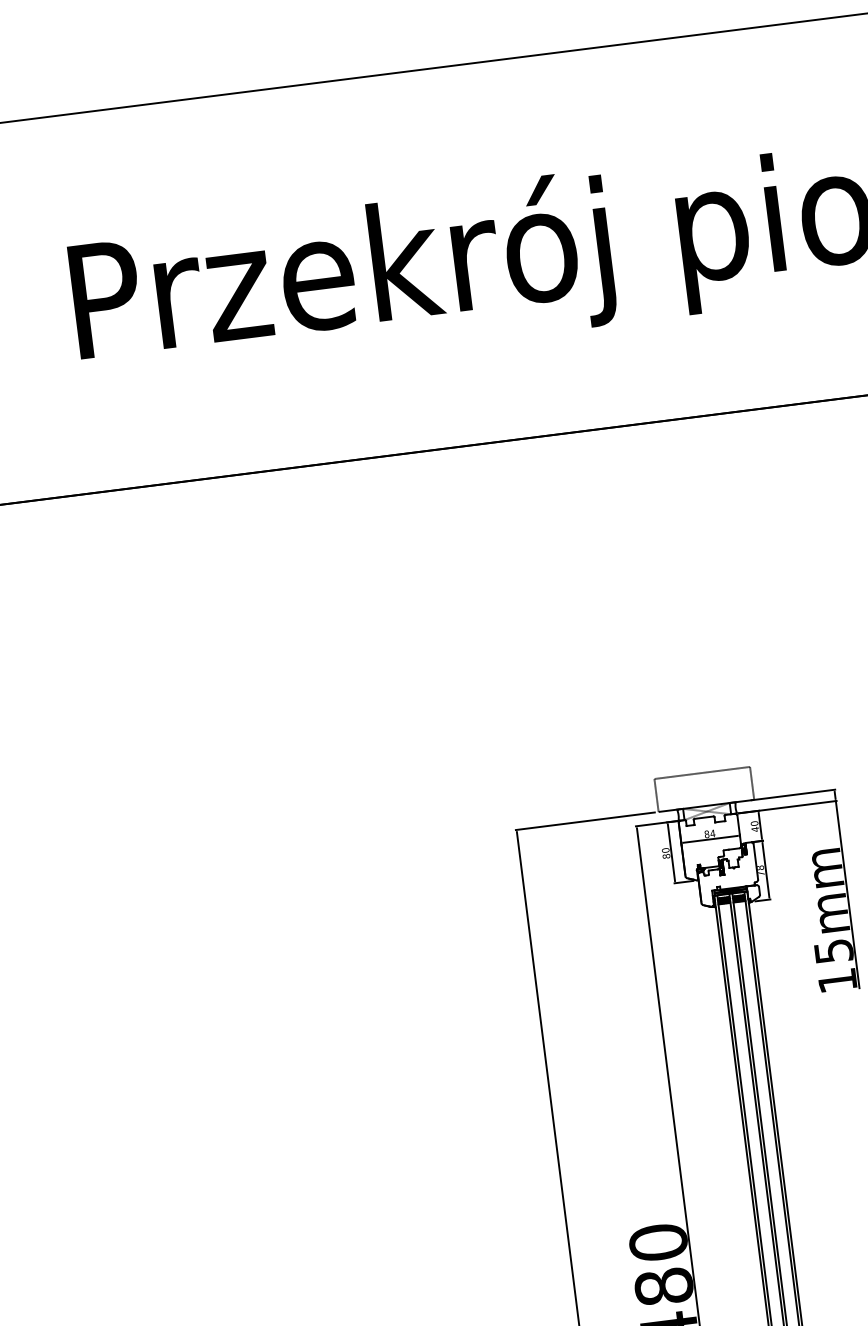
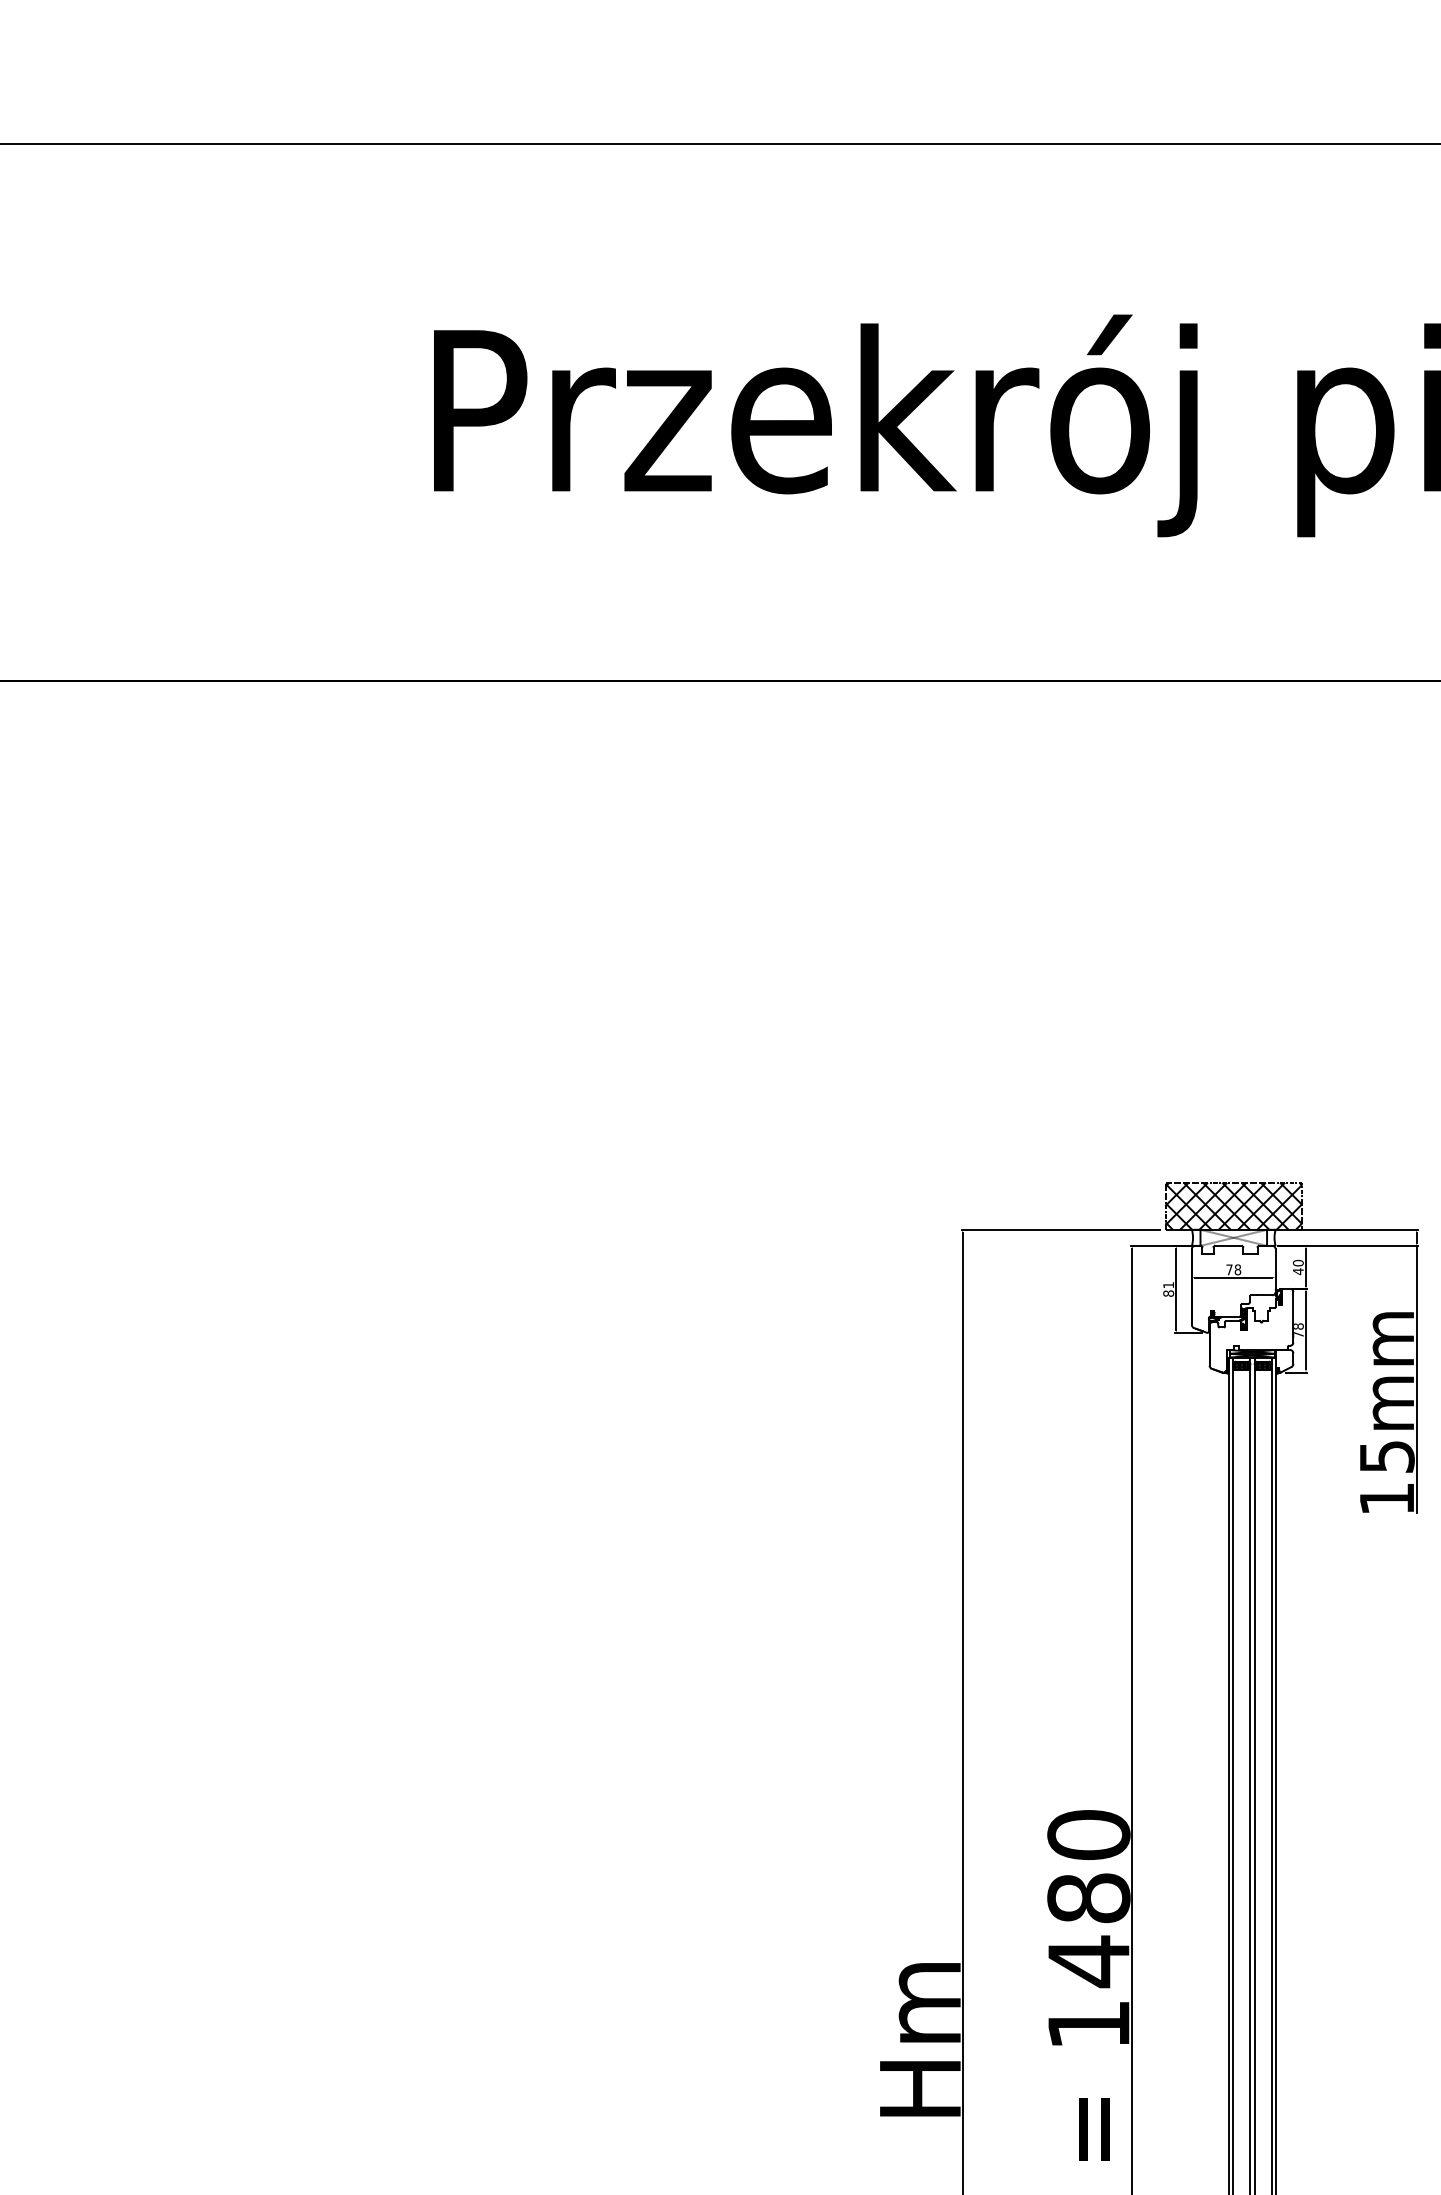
hatch: (704, 788) -> (1233, 1205), added
text: (709, 833) -> (1233, 1269), 84 -> 78
text: (665, 850) -> (1168, 1284), 80 -> 81

